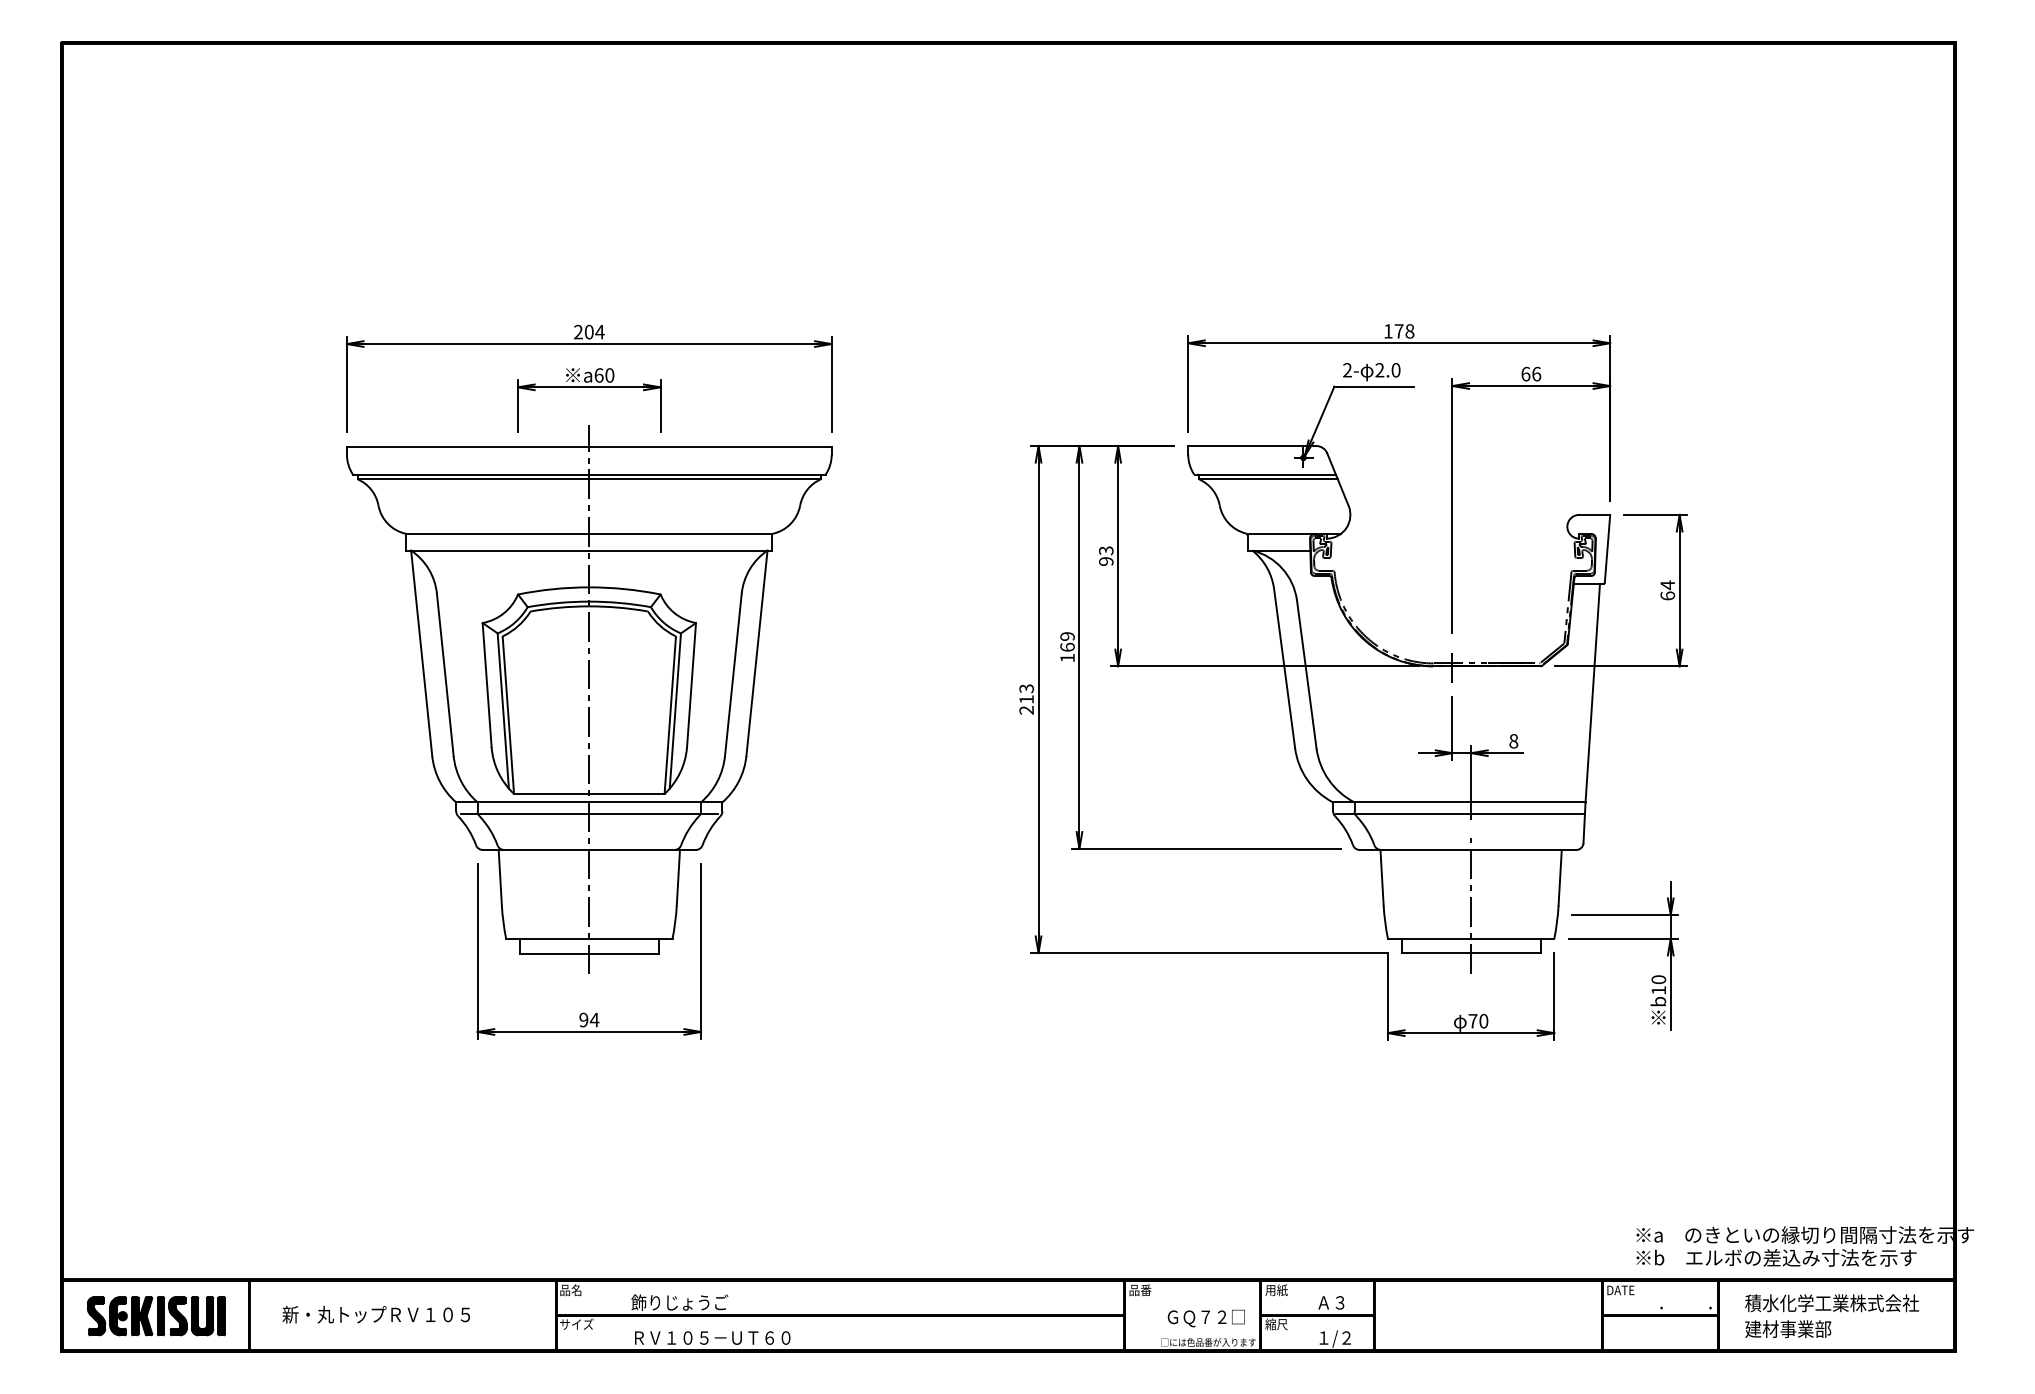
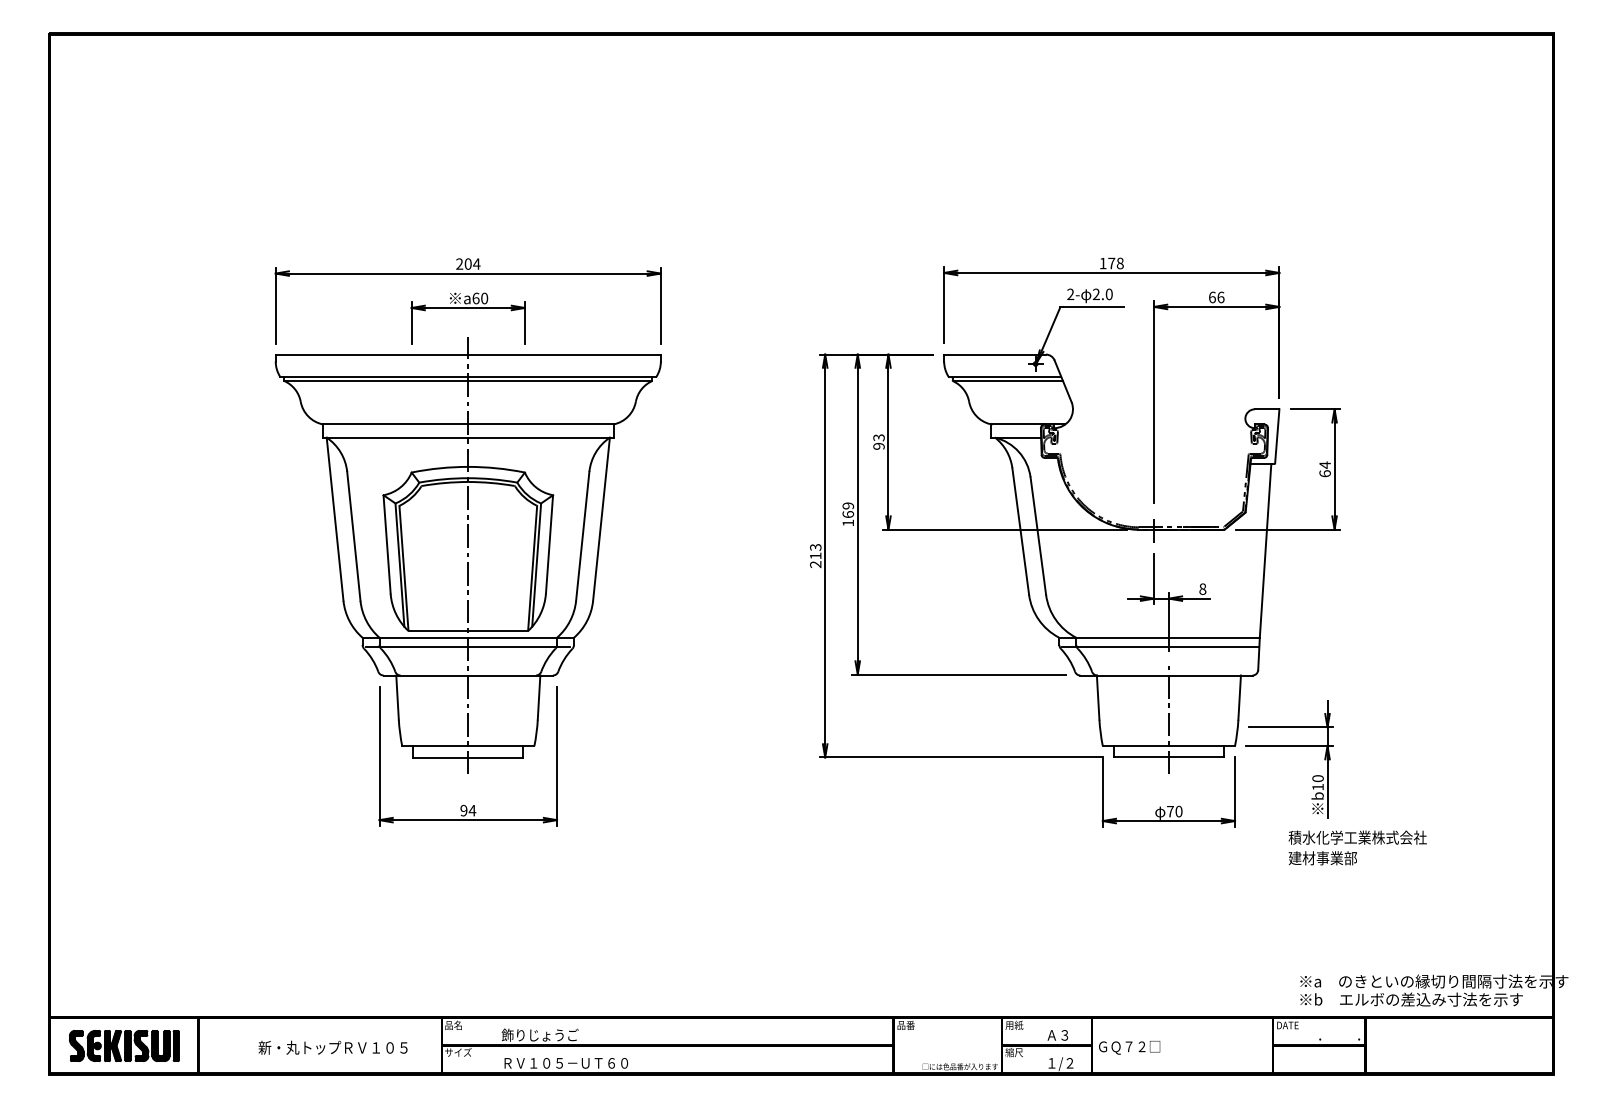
text: (375, 1314) -> (332, 1047), moved
text: (1831, 1315) -> (1357, 847), moved
text: (1206, 1318) -> (1129, 1047), moved

